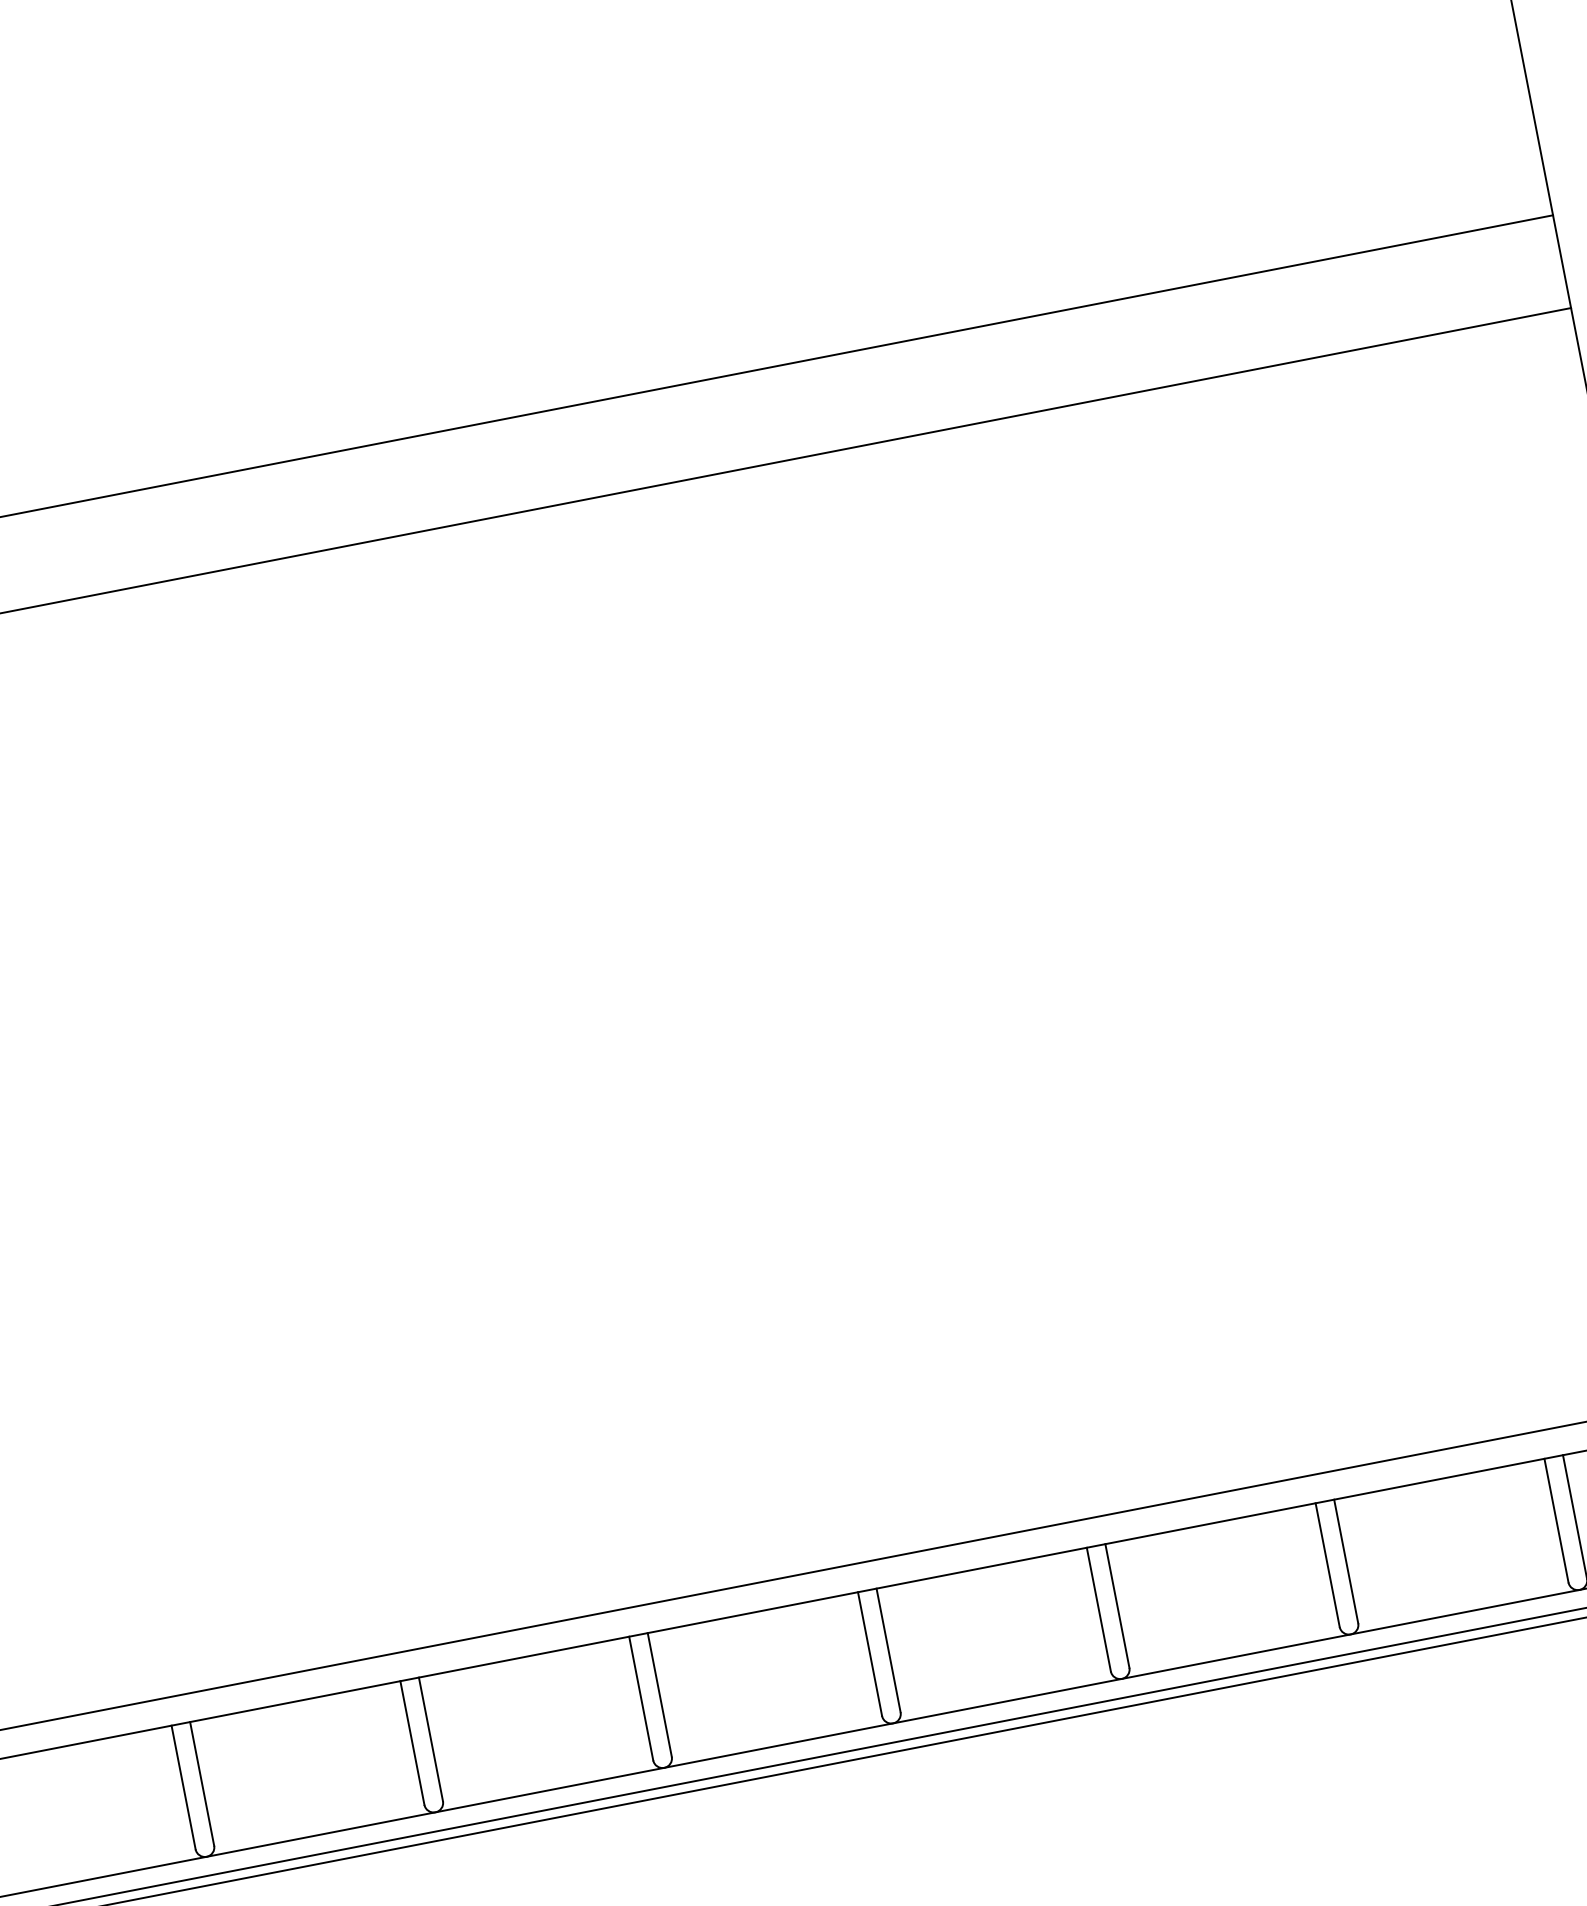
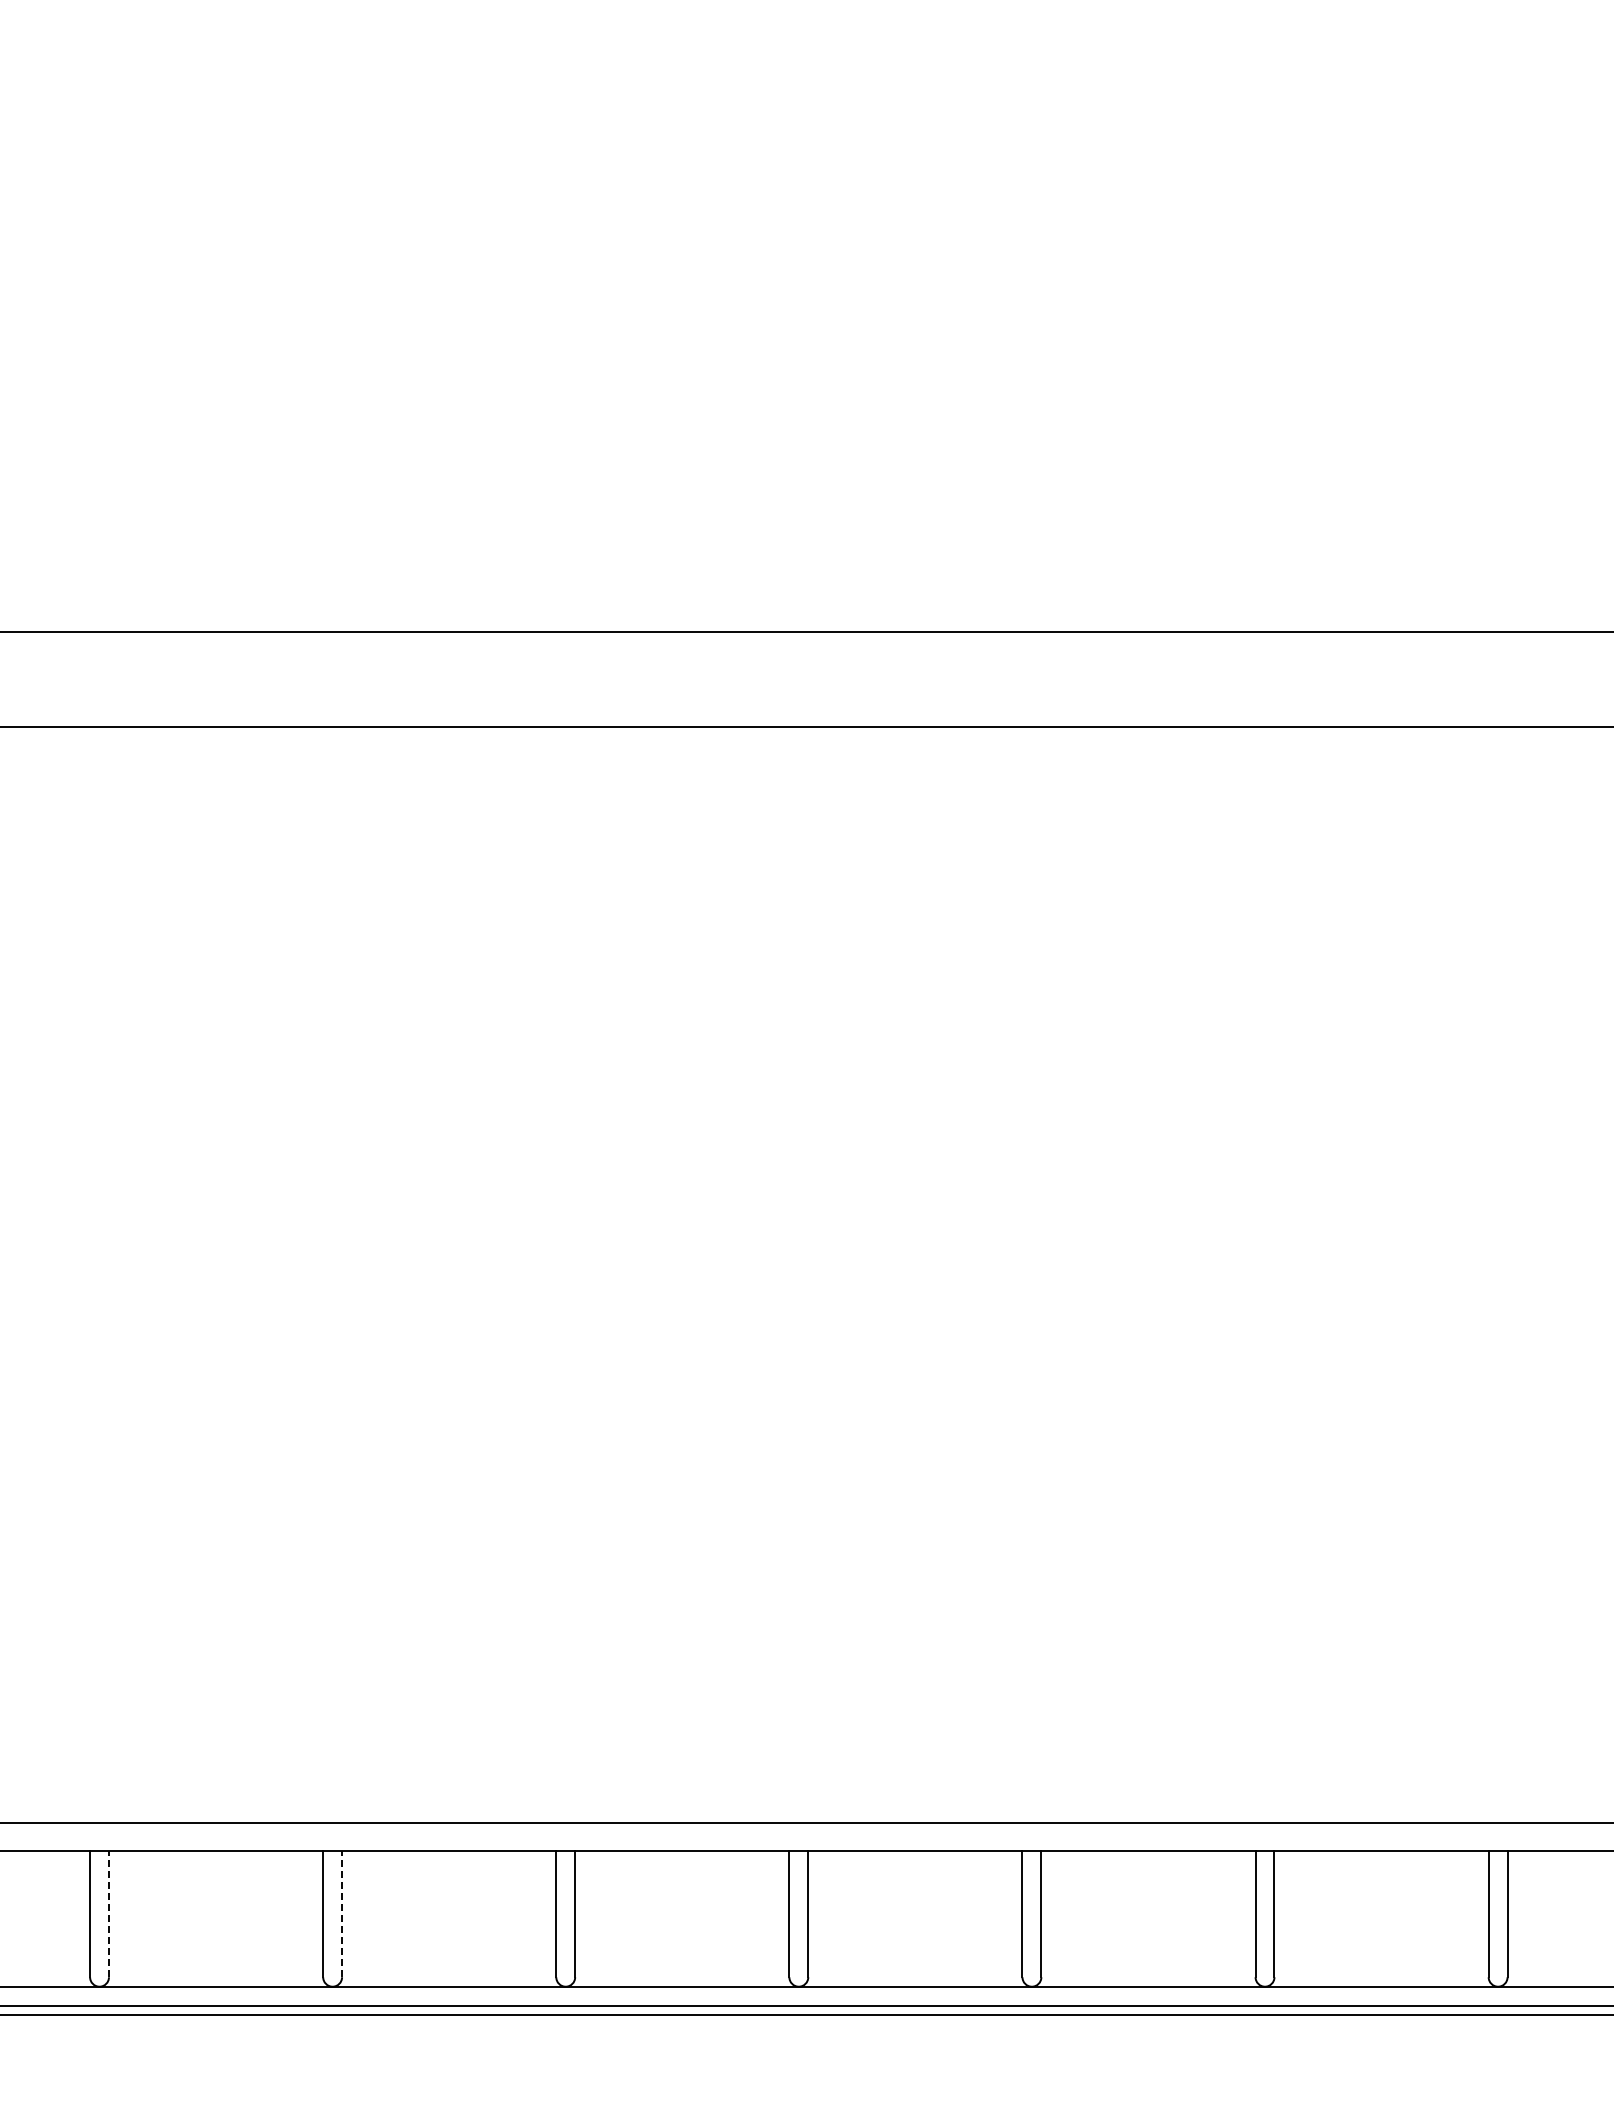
line: (431, 1739) -> (342, 1914), solid -> dashed
line: (202, 1784) -> (109, 1914), solid -> dashed

